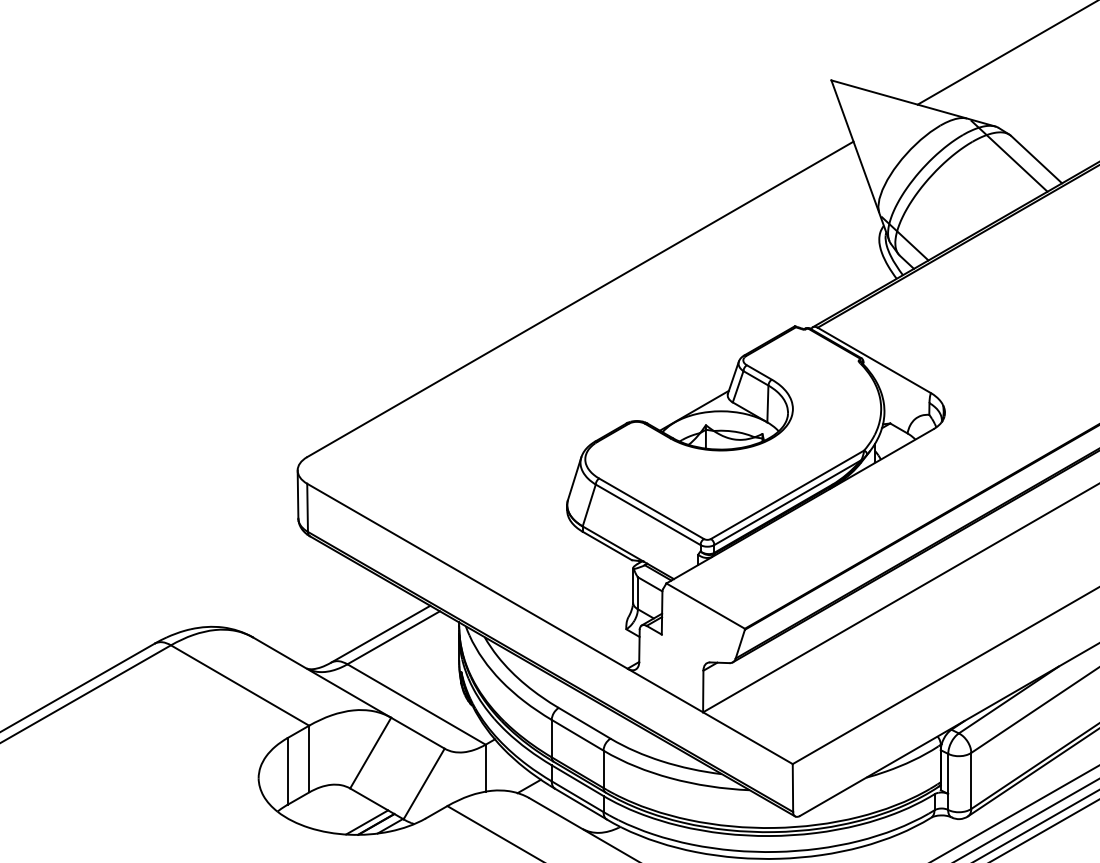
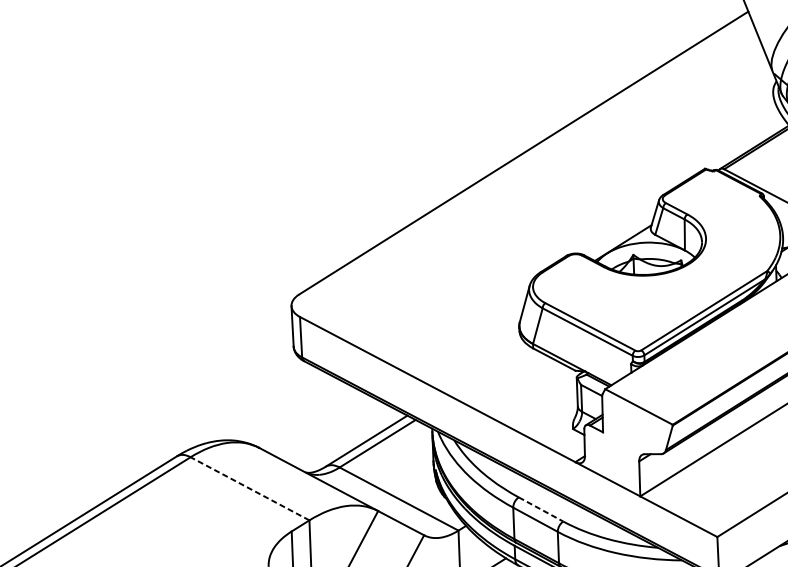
line: (240, 685) -> (250, 488), solid -> dashed
line: (585, 723) -> (541, 509), solid -> dashed

